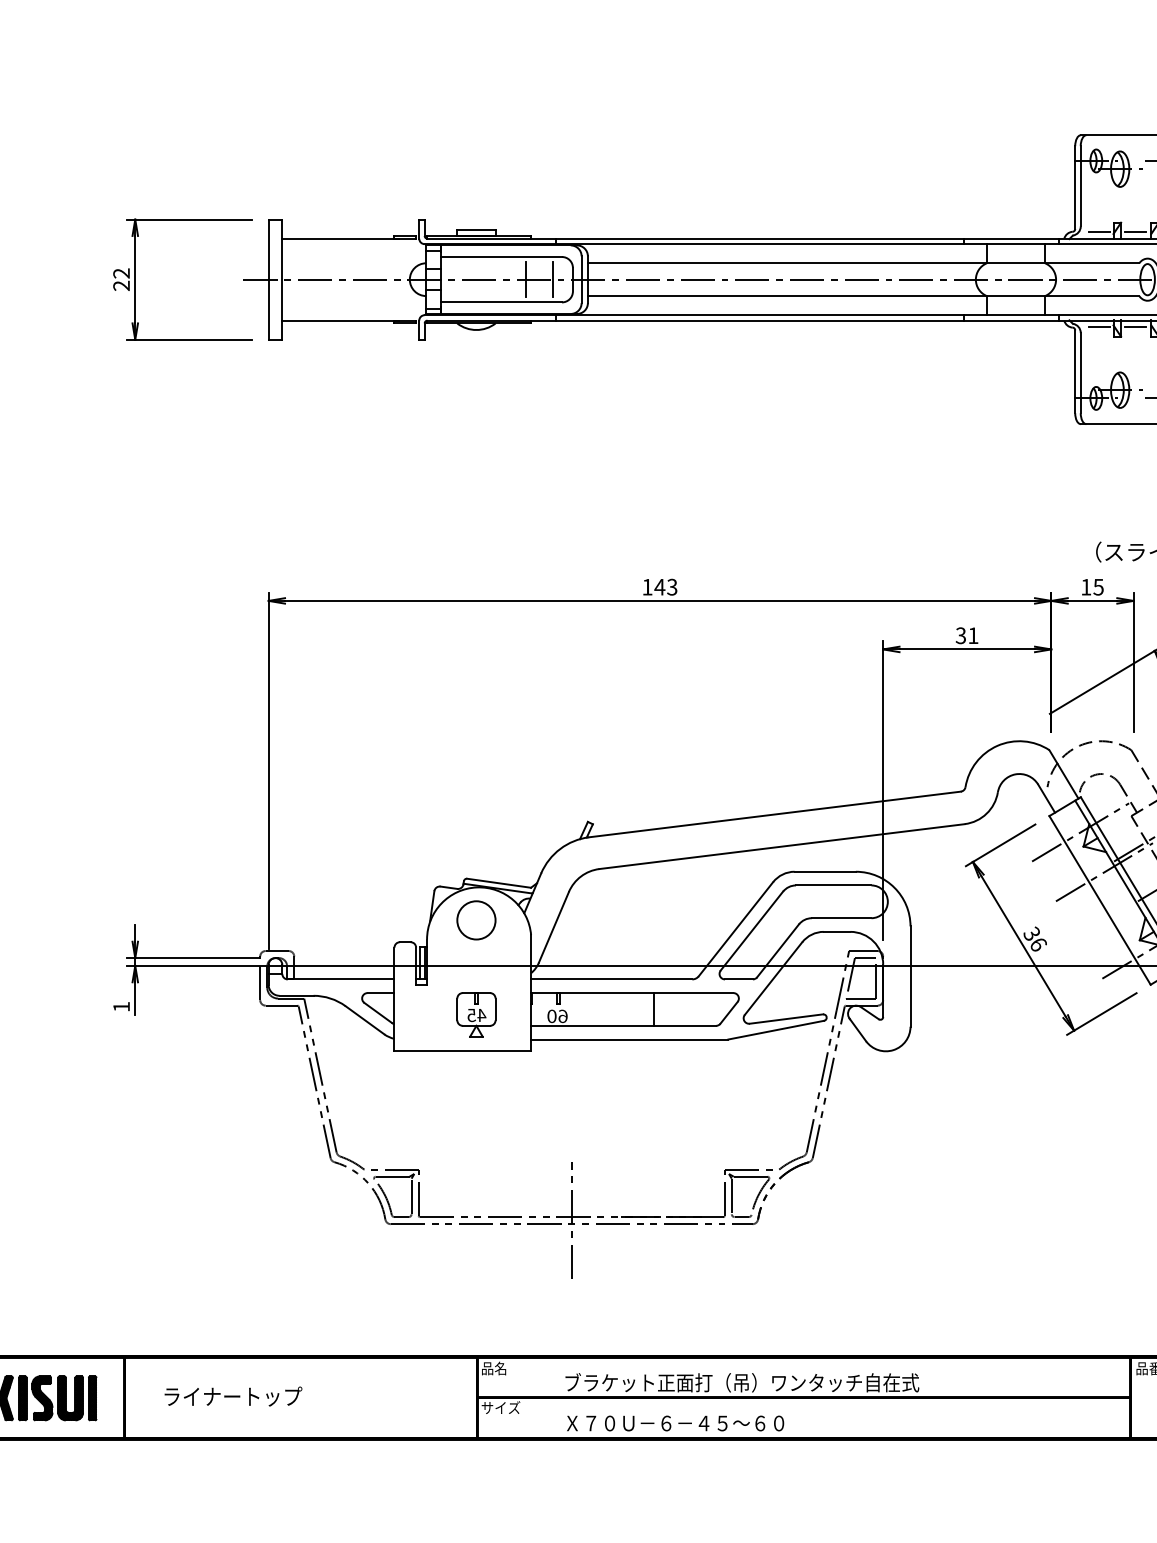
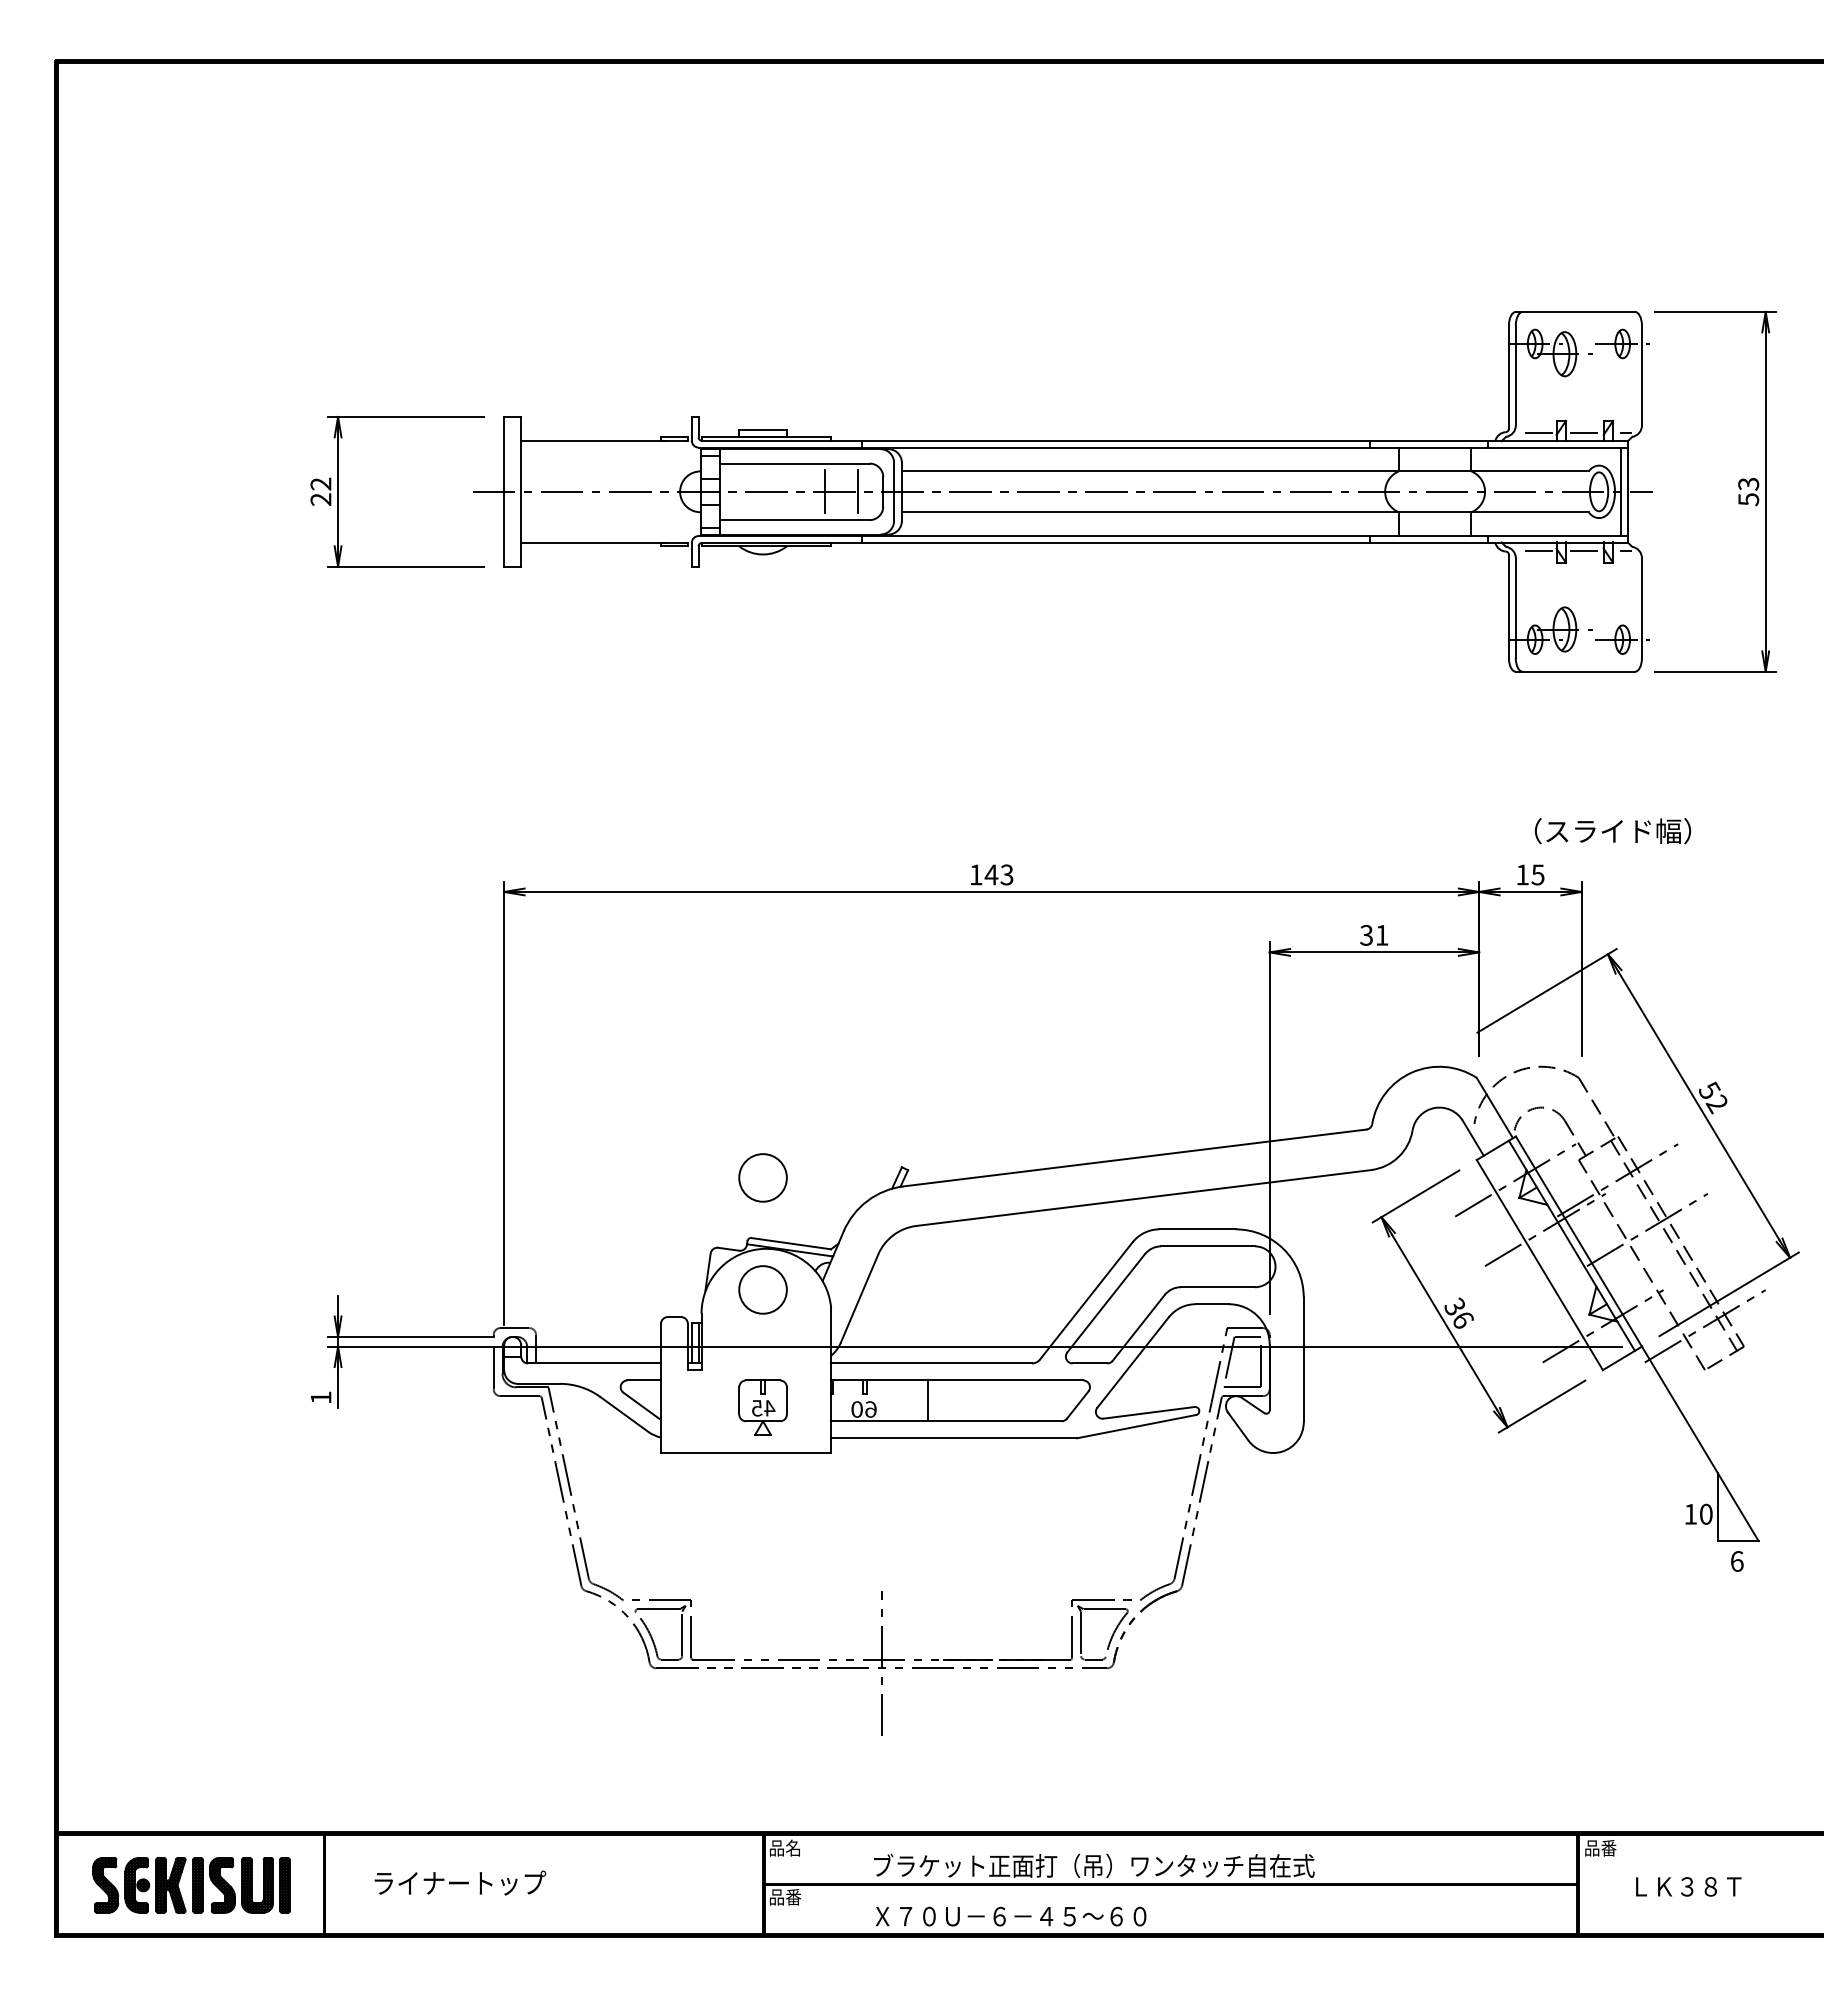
circle: (475, 830) -> (762, 1177), added
line: (654, 1009) -> (928, 1400), moved
text: (500, 1407) -> (793, 1896), サイズ -> 品番

